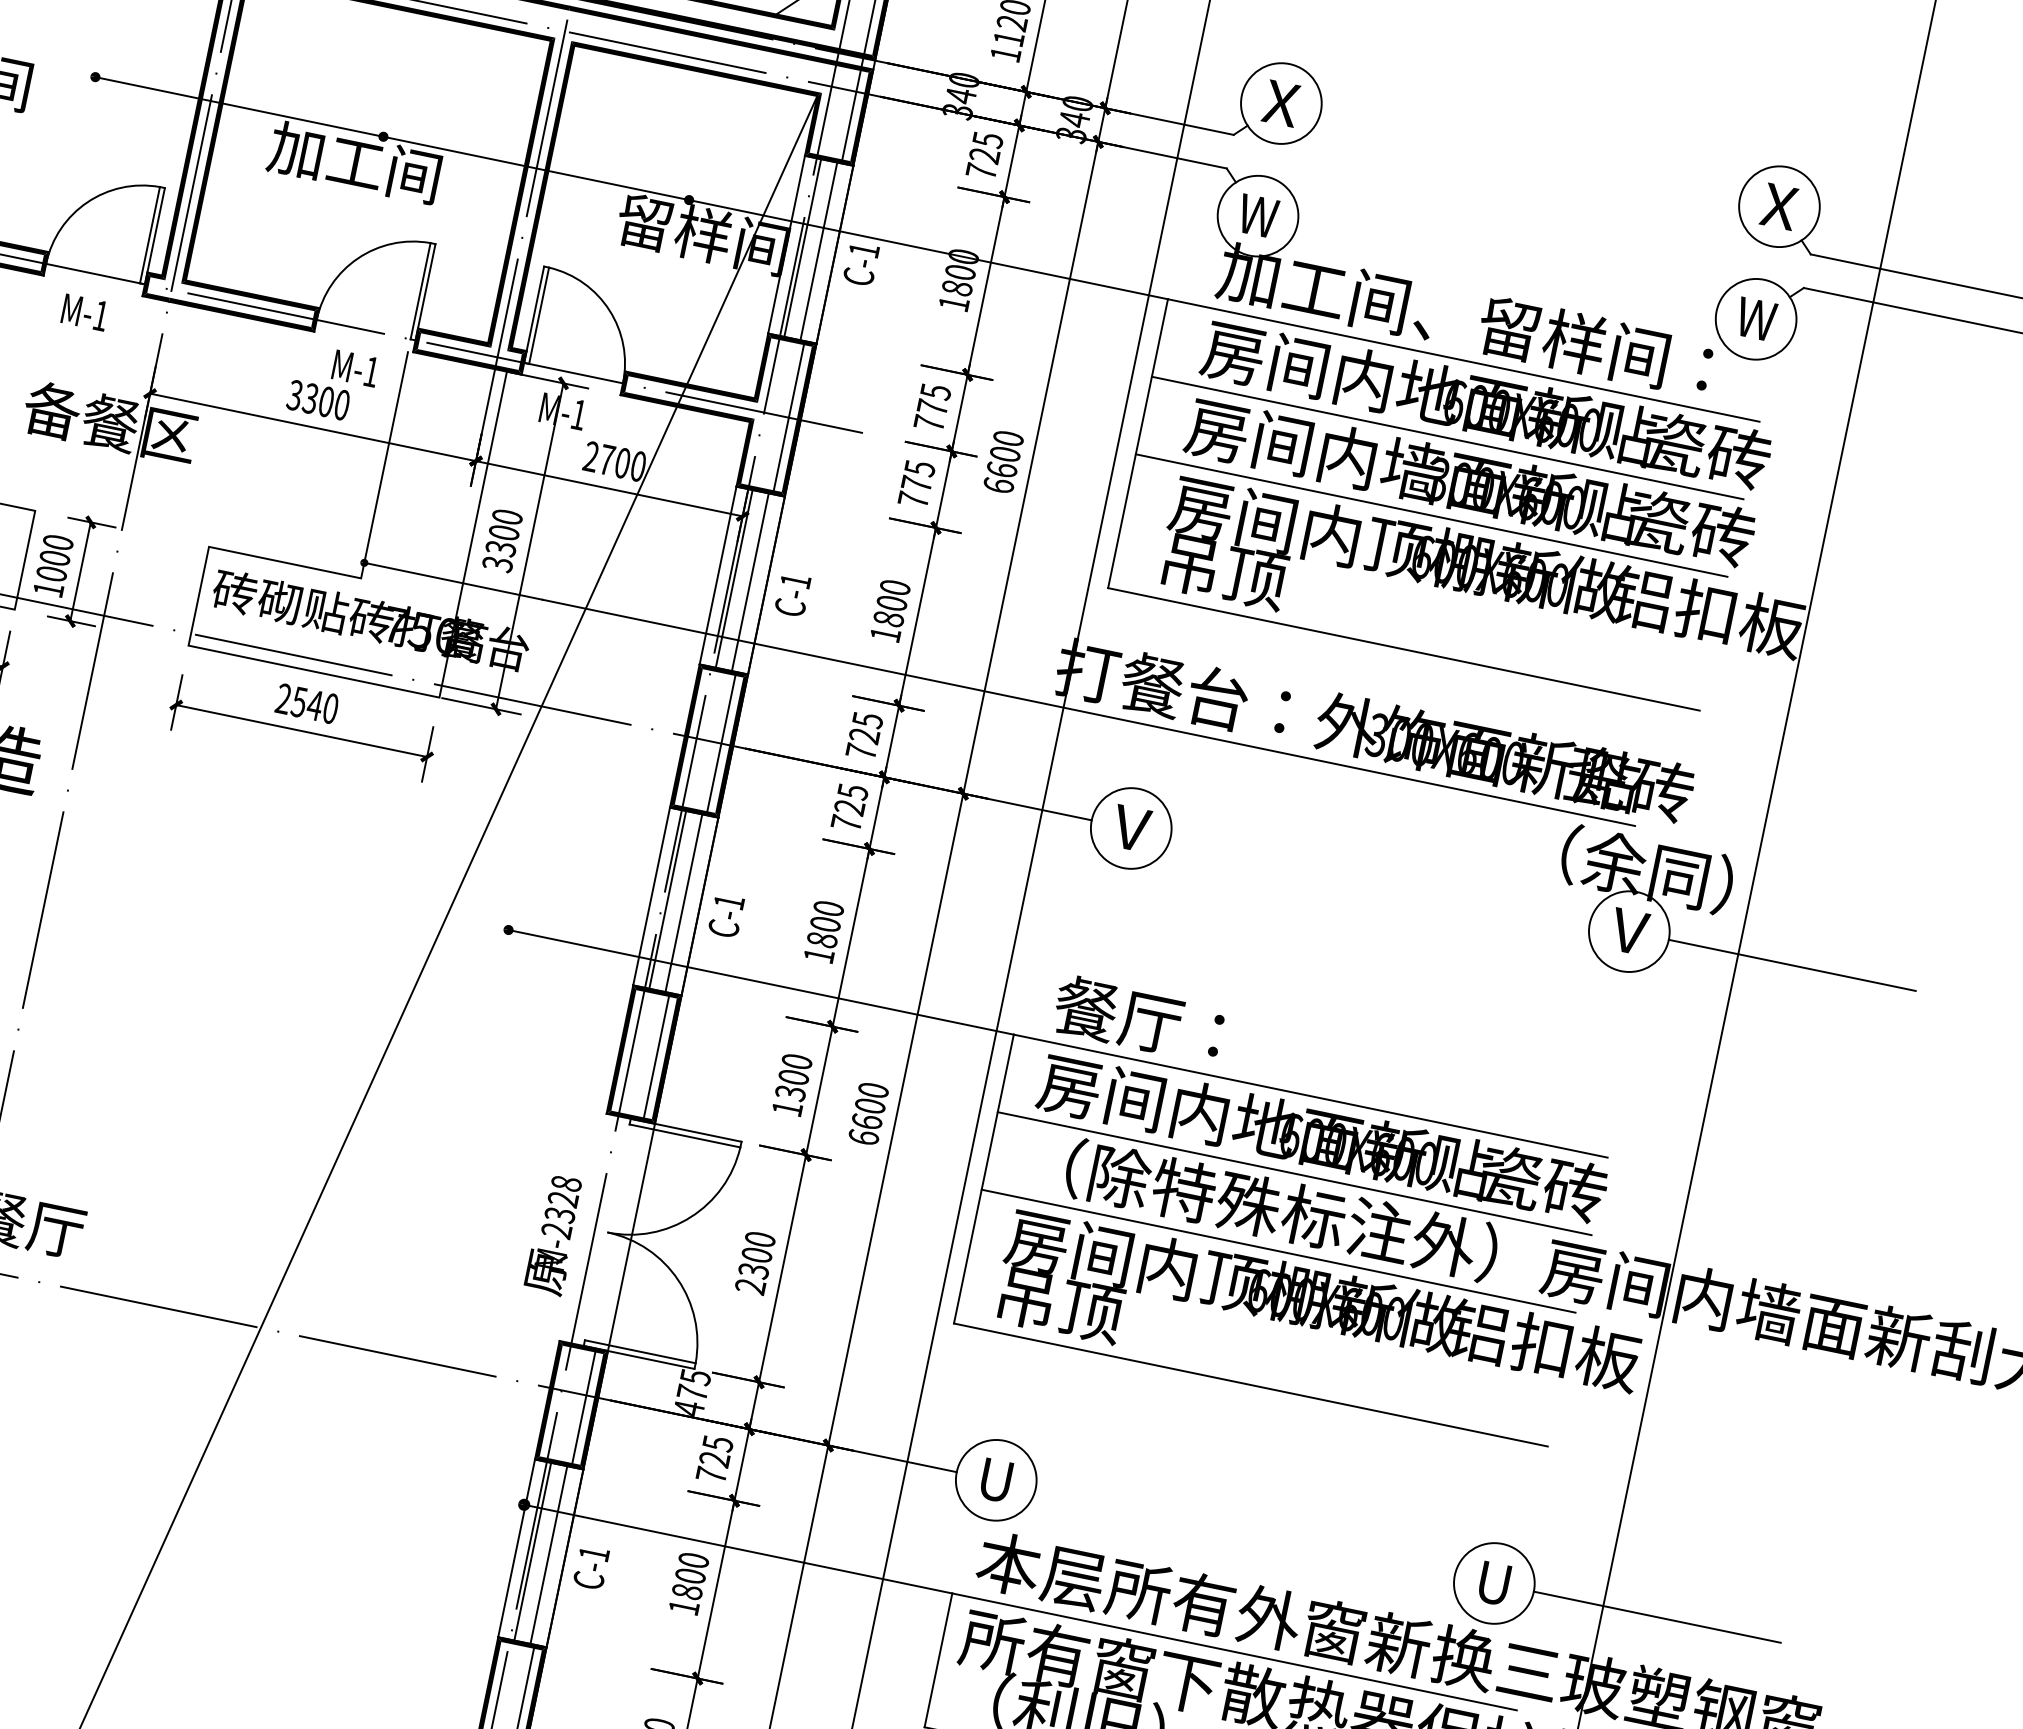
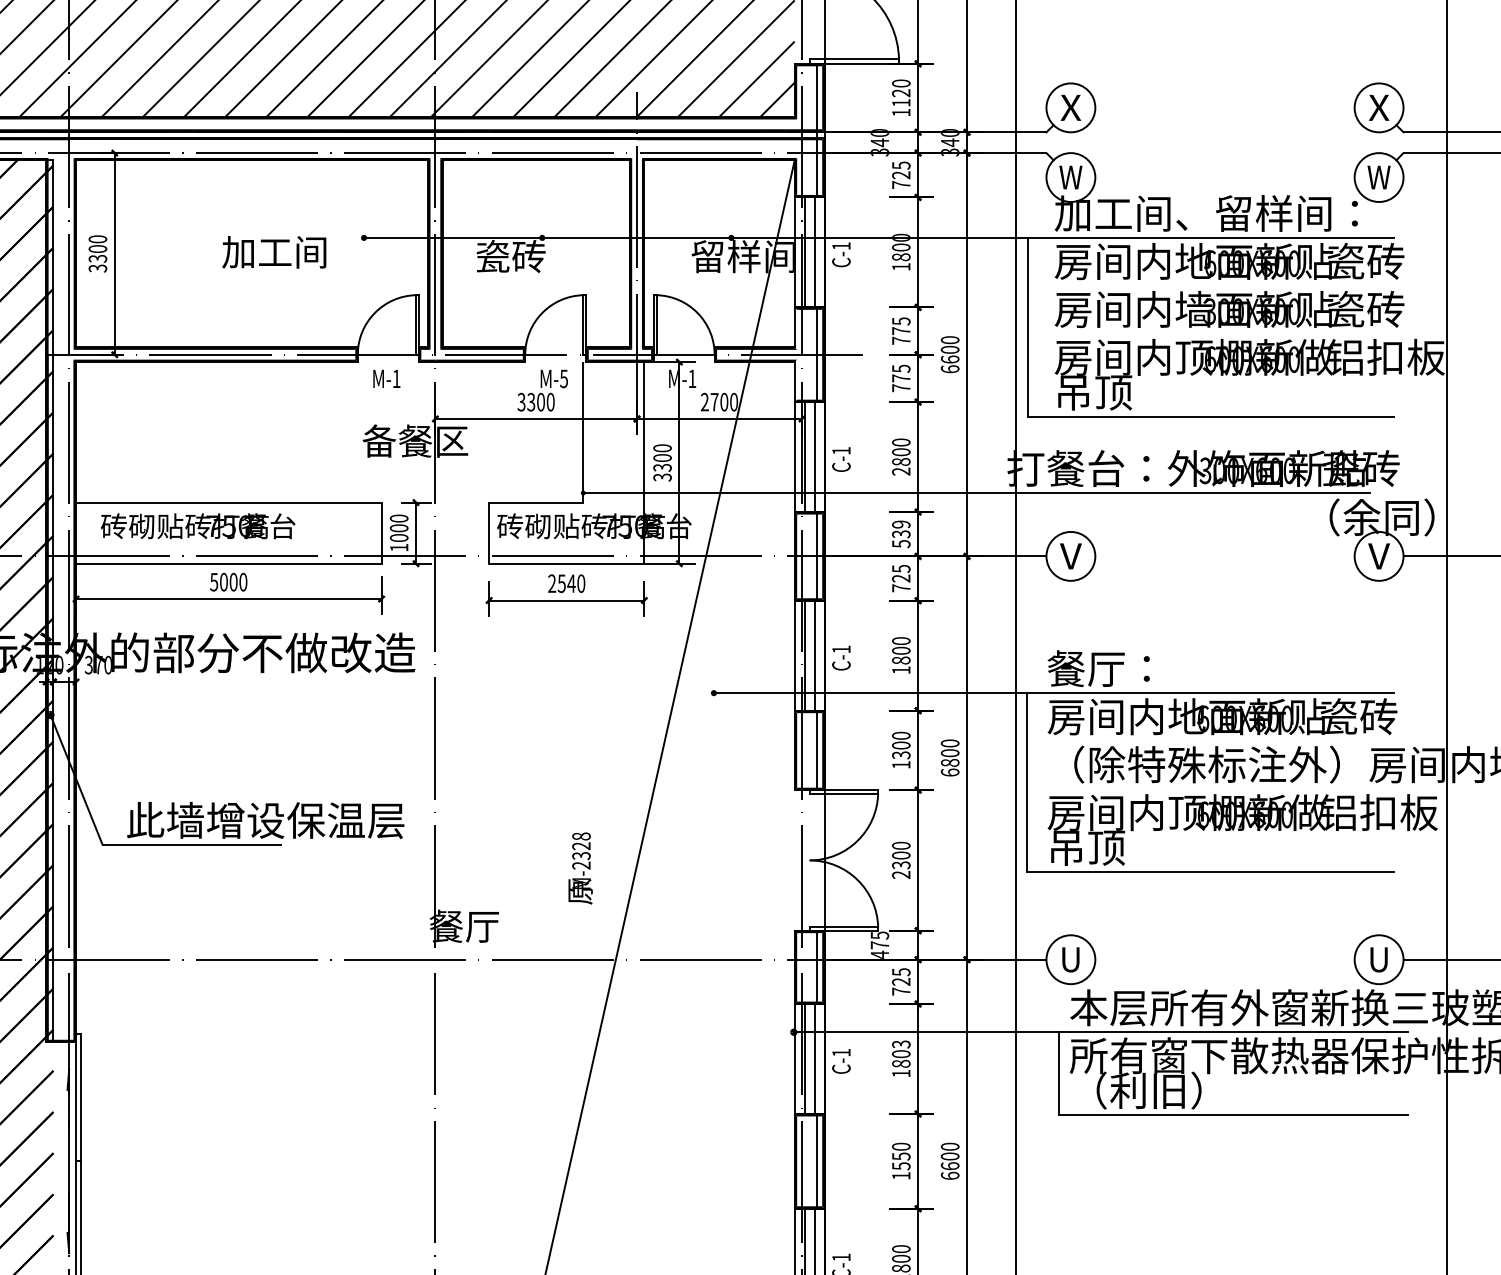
text: (354, 162) -> (528, 256), 加工间 -> 瓷砖
fill: (762, 367) -> (795, 328), removed
text: (370, 371) -> (563, 378), M-1 -> M-5
line: (1447, 437) -> (1210, 285), removed
fill: (745, 451) -> (795, 380), removed
line: (1431, 514) -> (1210, 333), removed
text: (885, 634) -> (901, 471), 1800 -> 2800
text: (864, 736) -> (901, 534), 725 -> 539
text: (866, 1120) -> (949, 762), 6600 -> 6800
line: (1293, 1174) -> (1209, 741), removed
text: (554, 1235) -> (580, 868), moved
line: (1277, 1251) -> (1209, 789), removed
text: (694, 1560) -> (901, 1044), 1800 -> 1803

